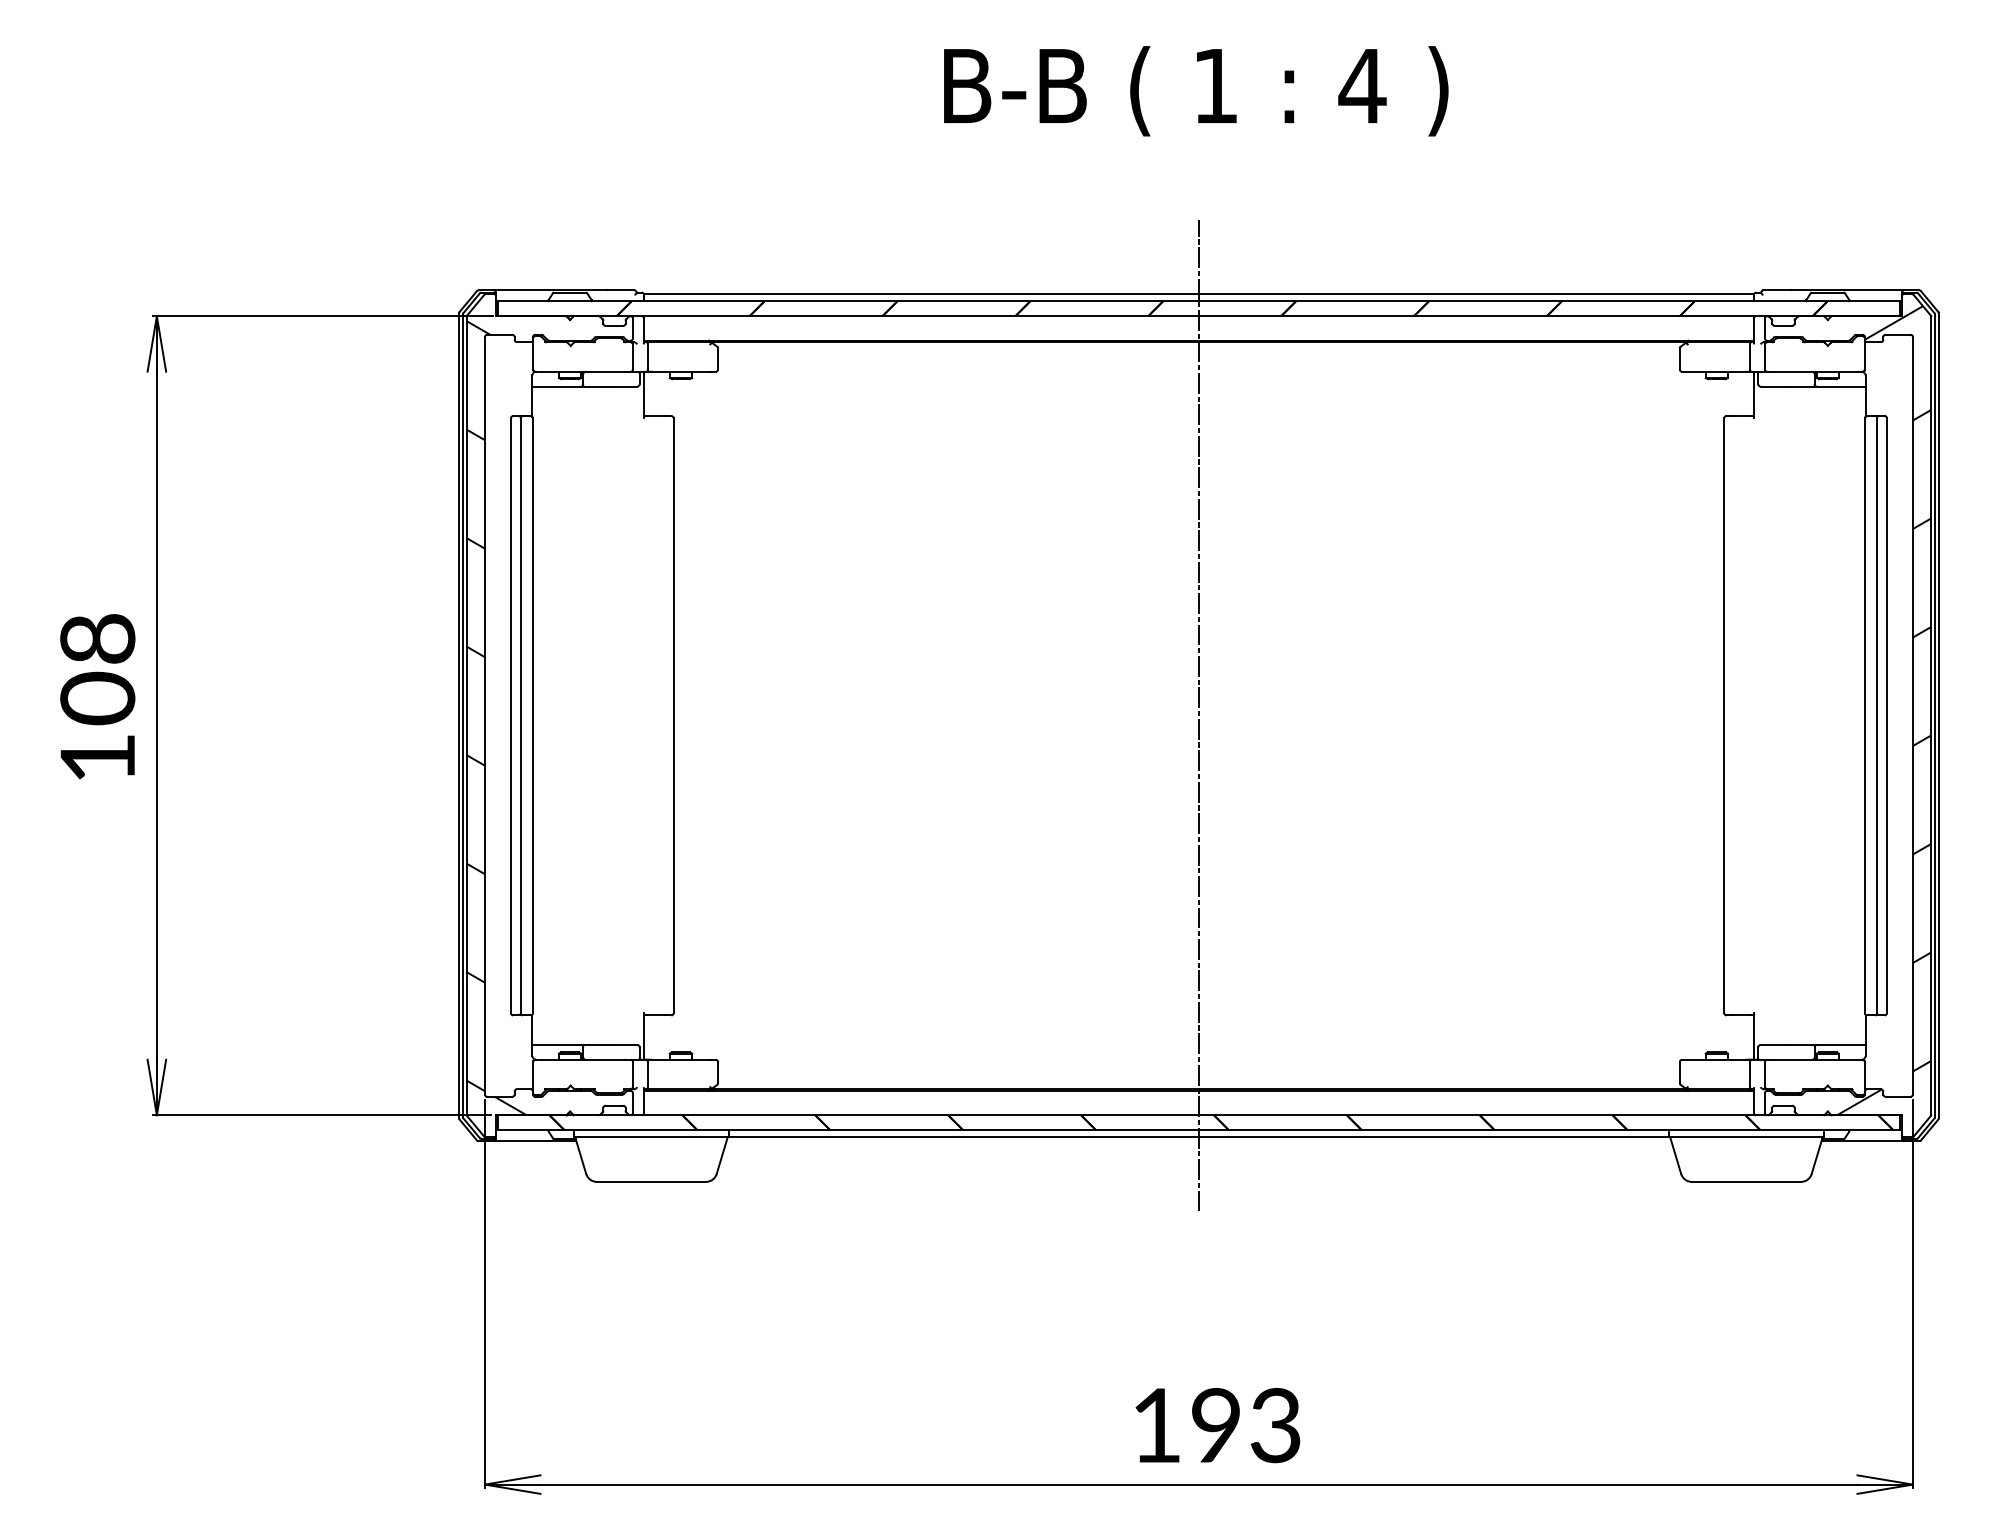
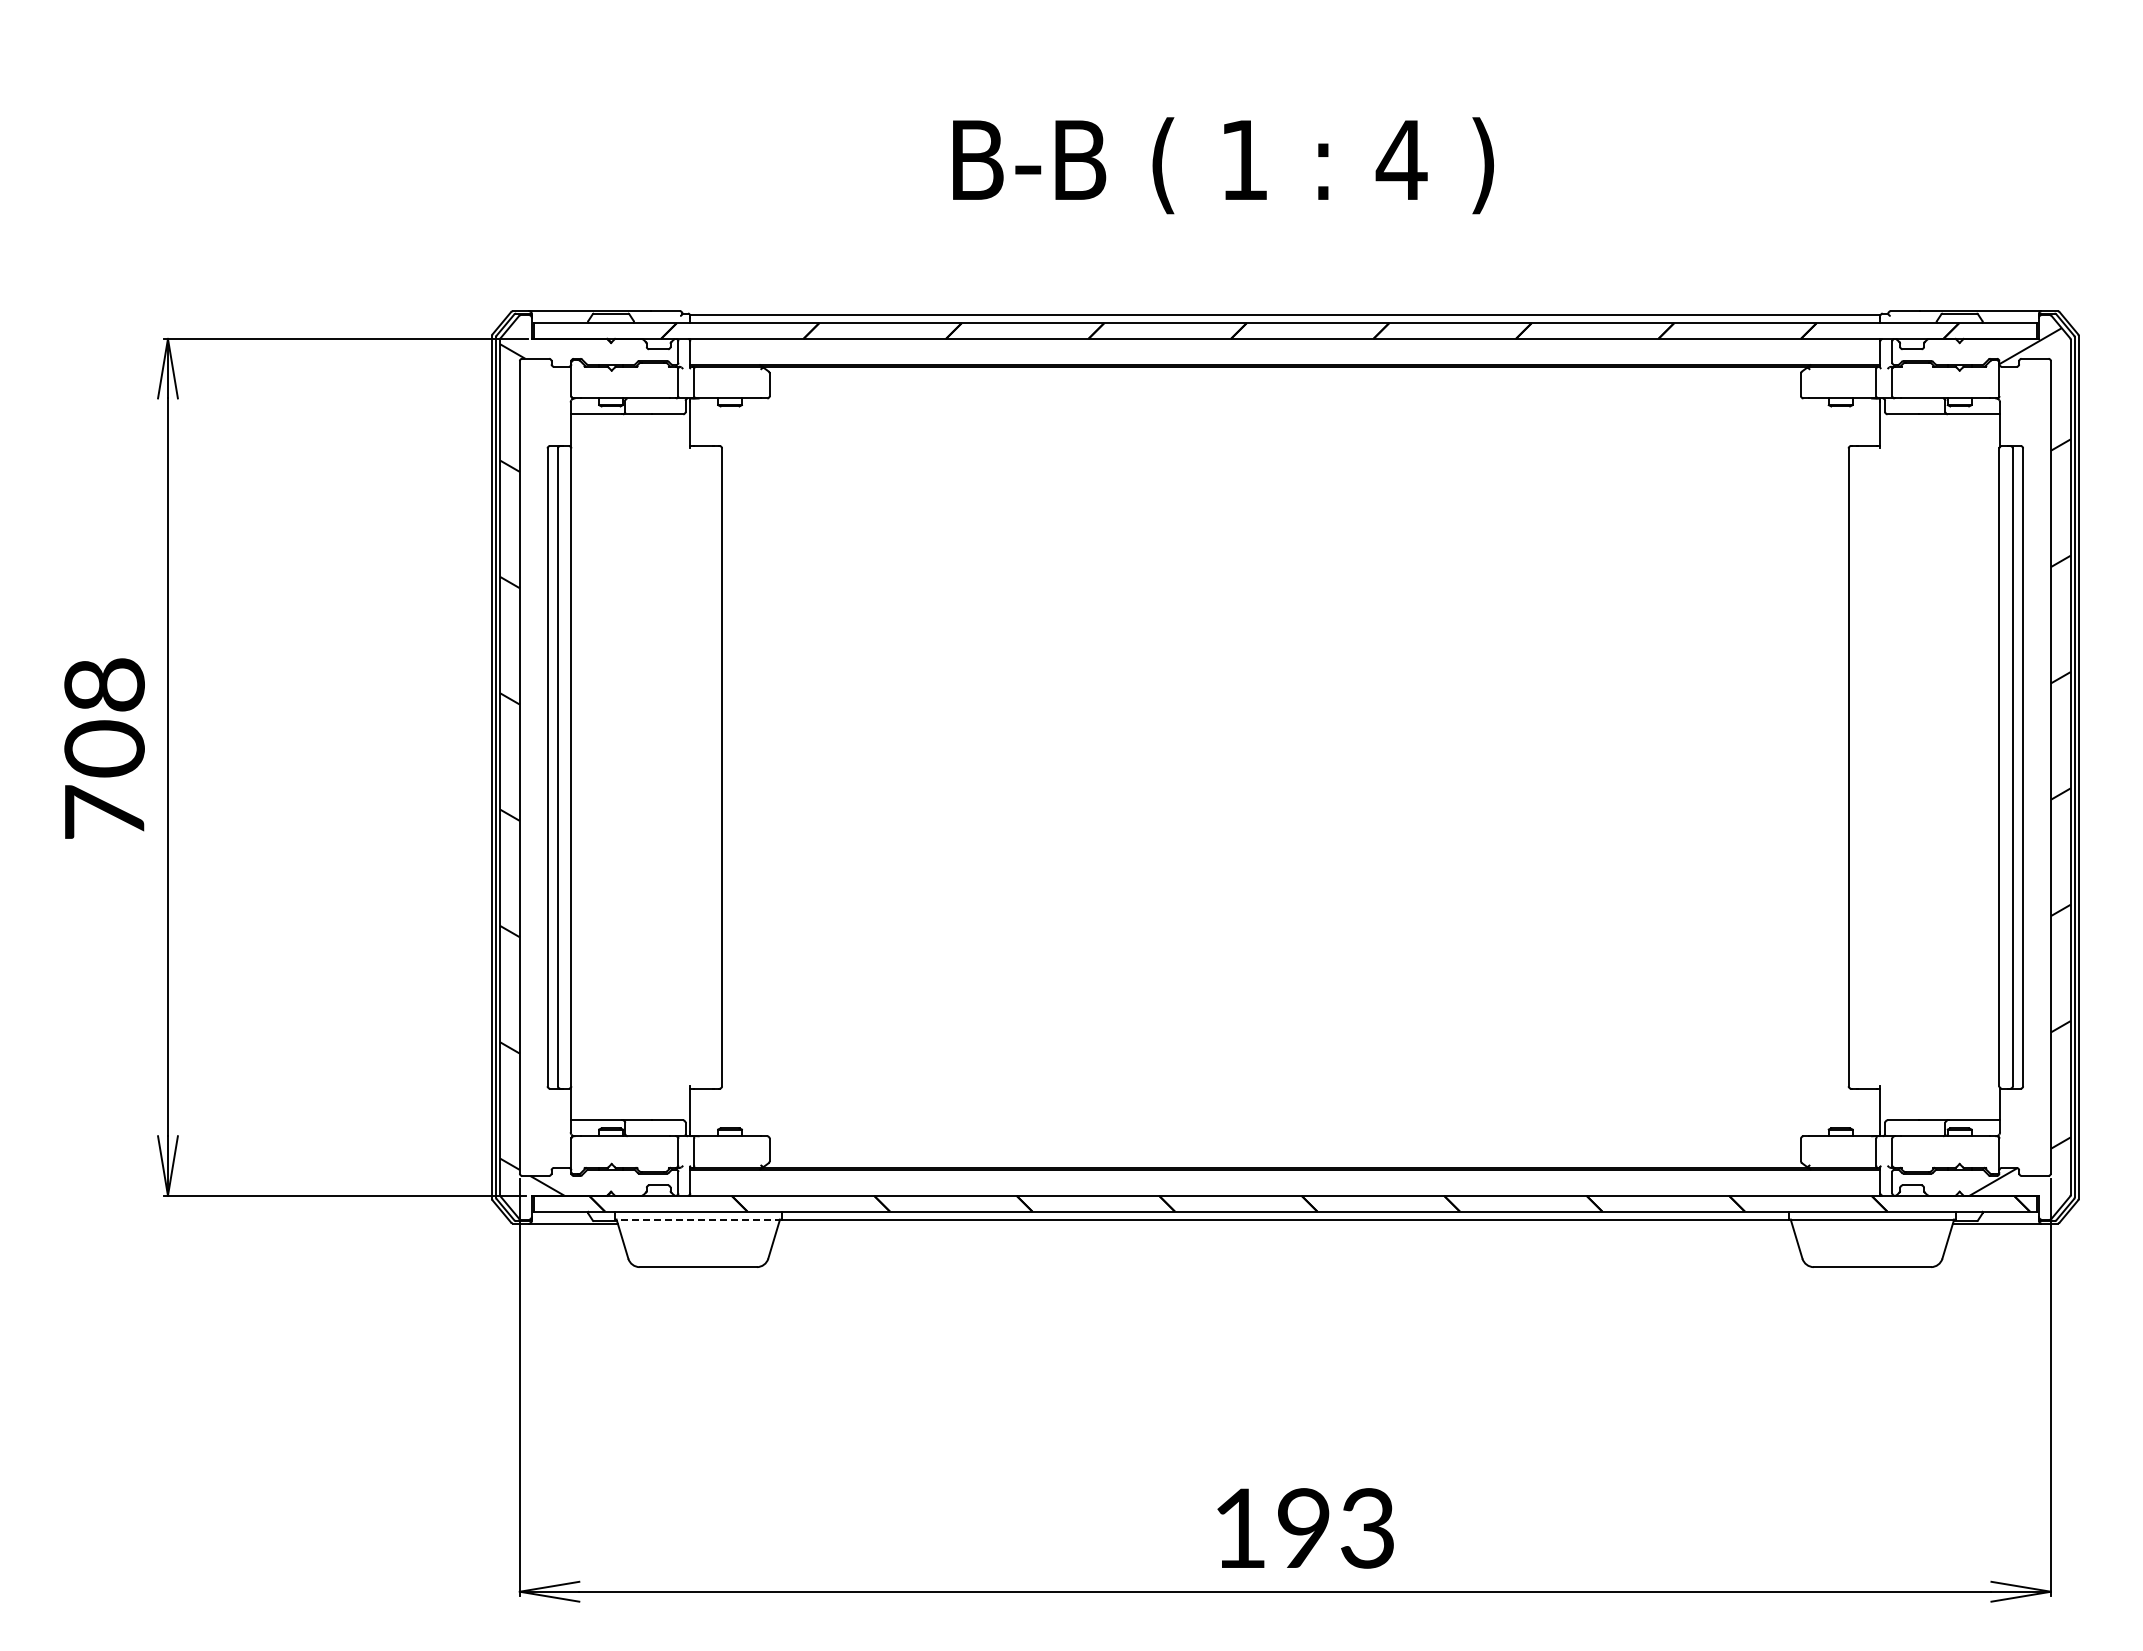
text: (1196, 91) -> (1223, 165), moved
line: (1199, 714) -> (1285, 766), removed
text: (97, 756) -> (104, 811), 108 -> 708
line: (650, 1137) -> (697, 1219), solid -> dashed

